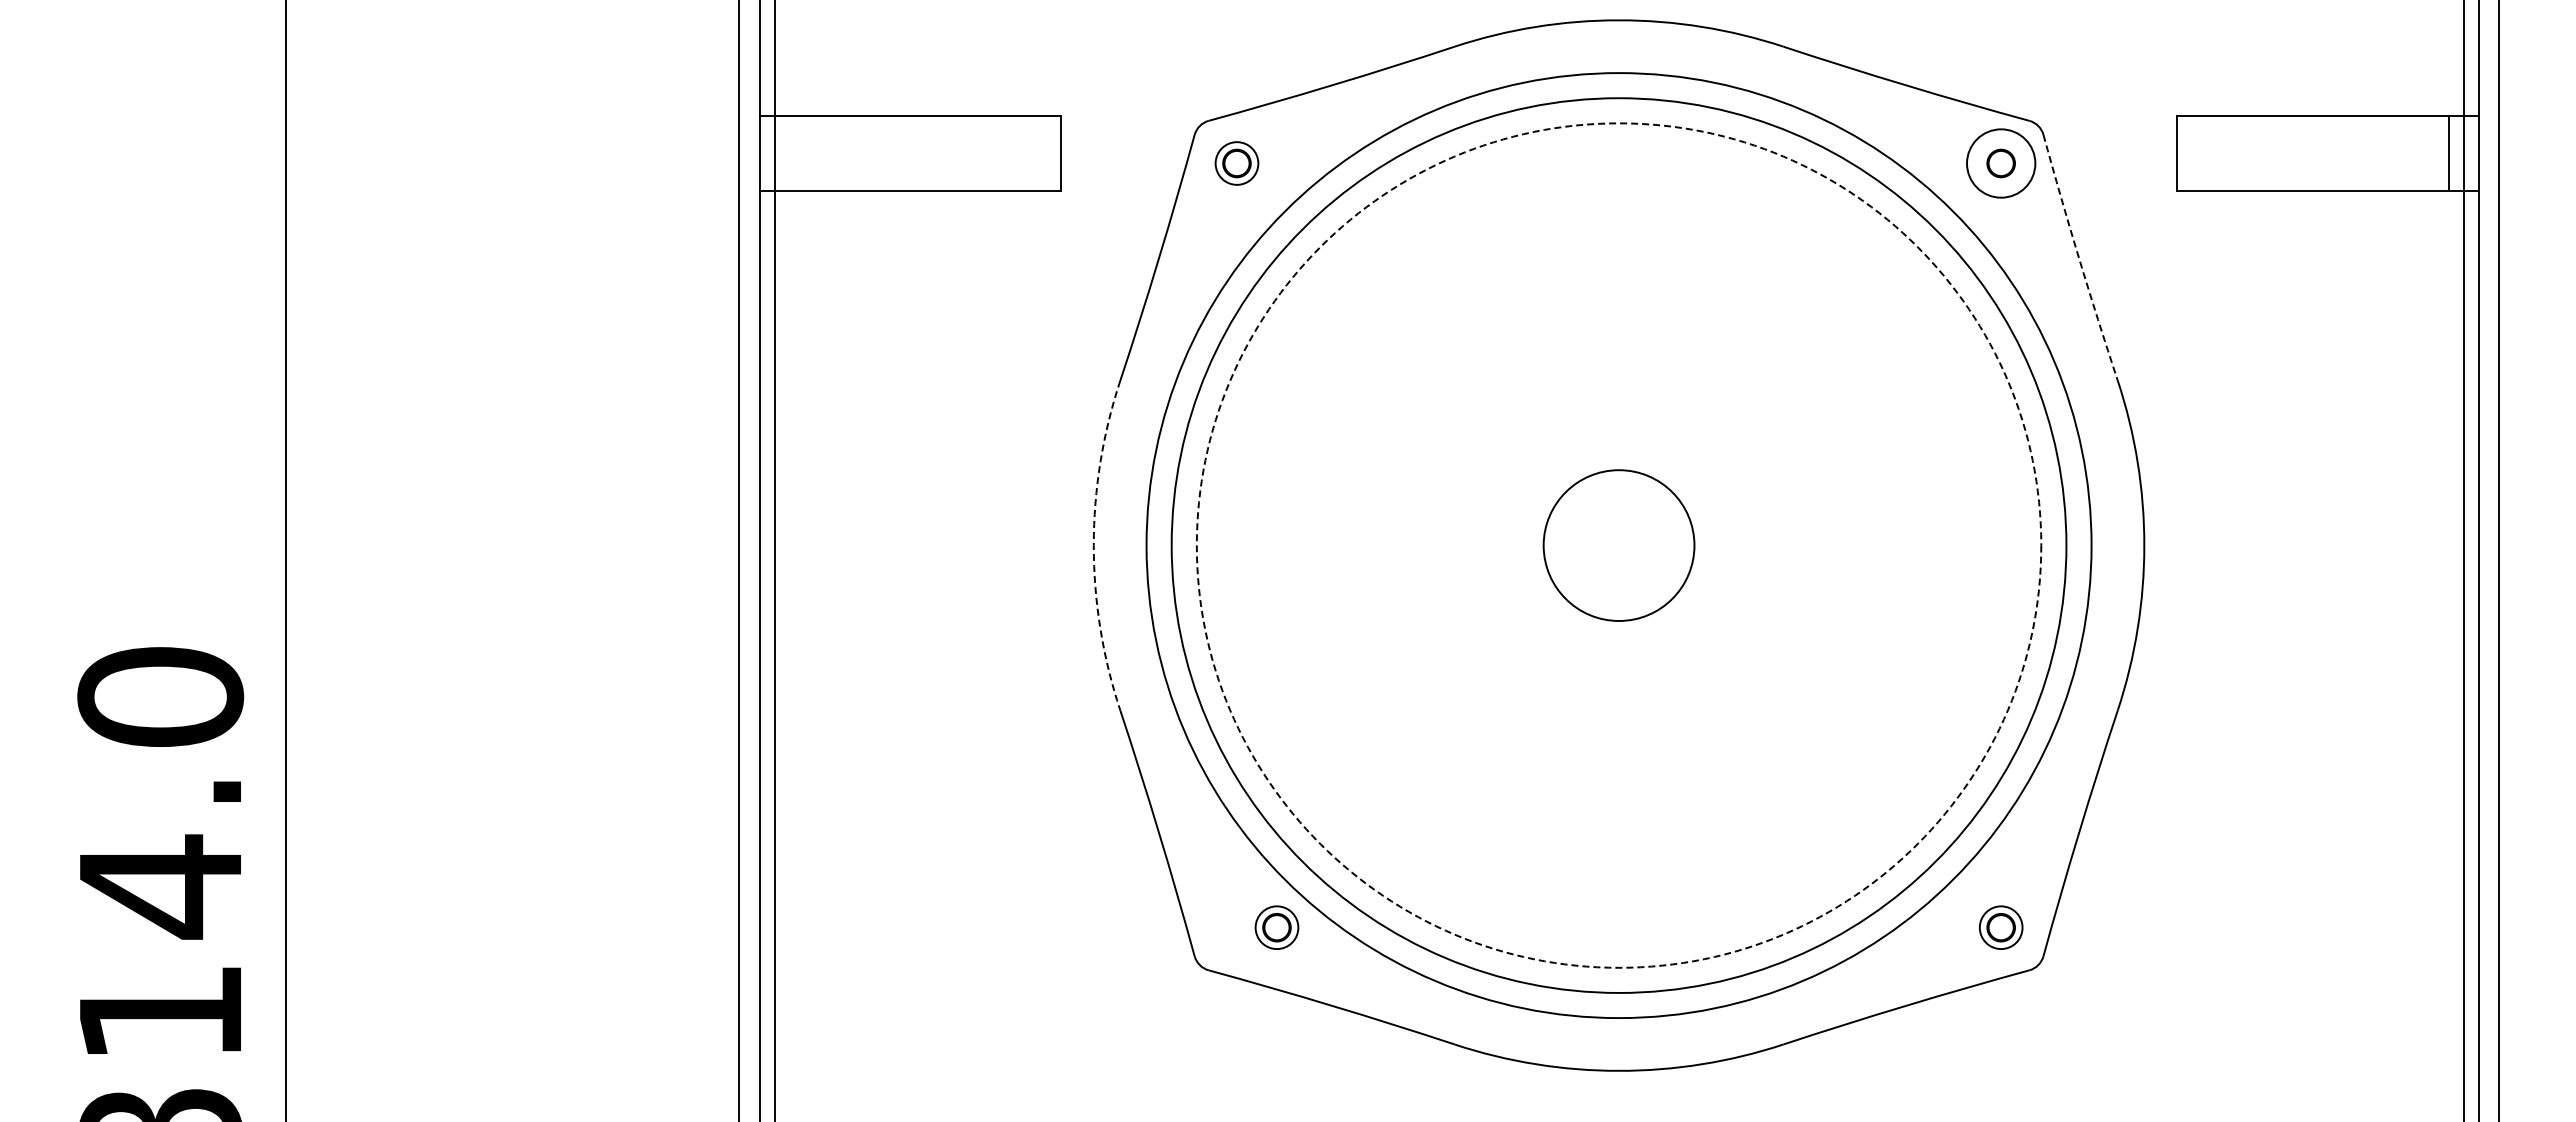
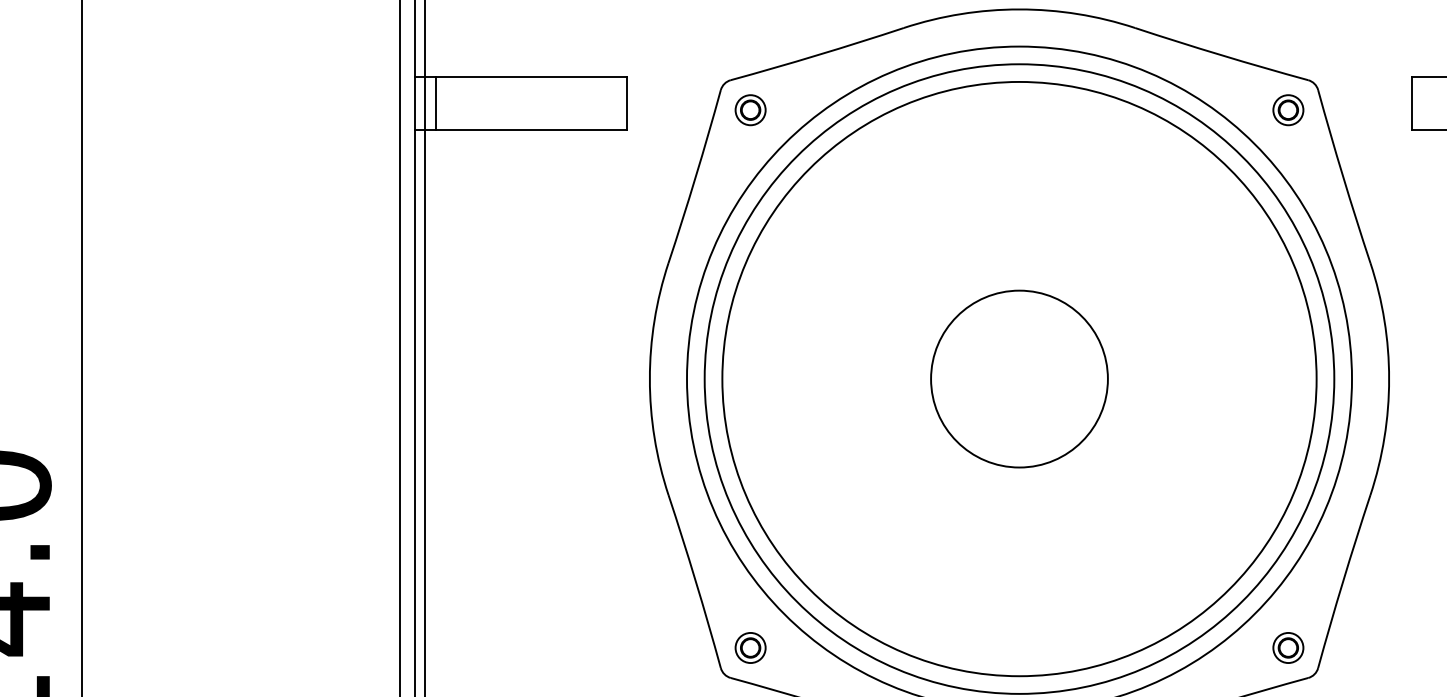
line: (789, 153) -> (435, 103), added
circle: (2000, 163) -> (1287, 110), size x0.62
arc: (2079, 258) -> (1343, 177), dashed -> solid
arc: (1093, 545) -> (649, 379), dashed -> solid
circle: (1618, 545) -> (1019, 379), dashed -> solid
circle: (1618, 545) -> (1019, 379), size x1.67
part: (1276, 927) -> (750, 647), moved

